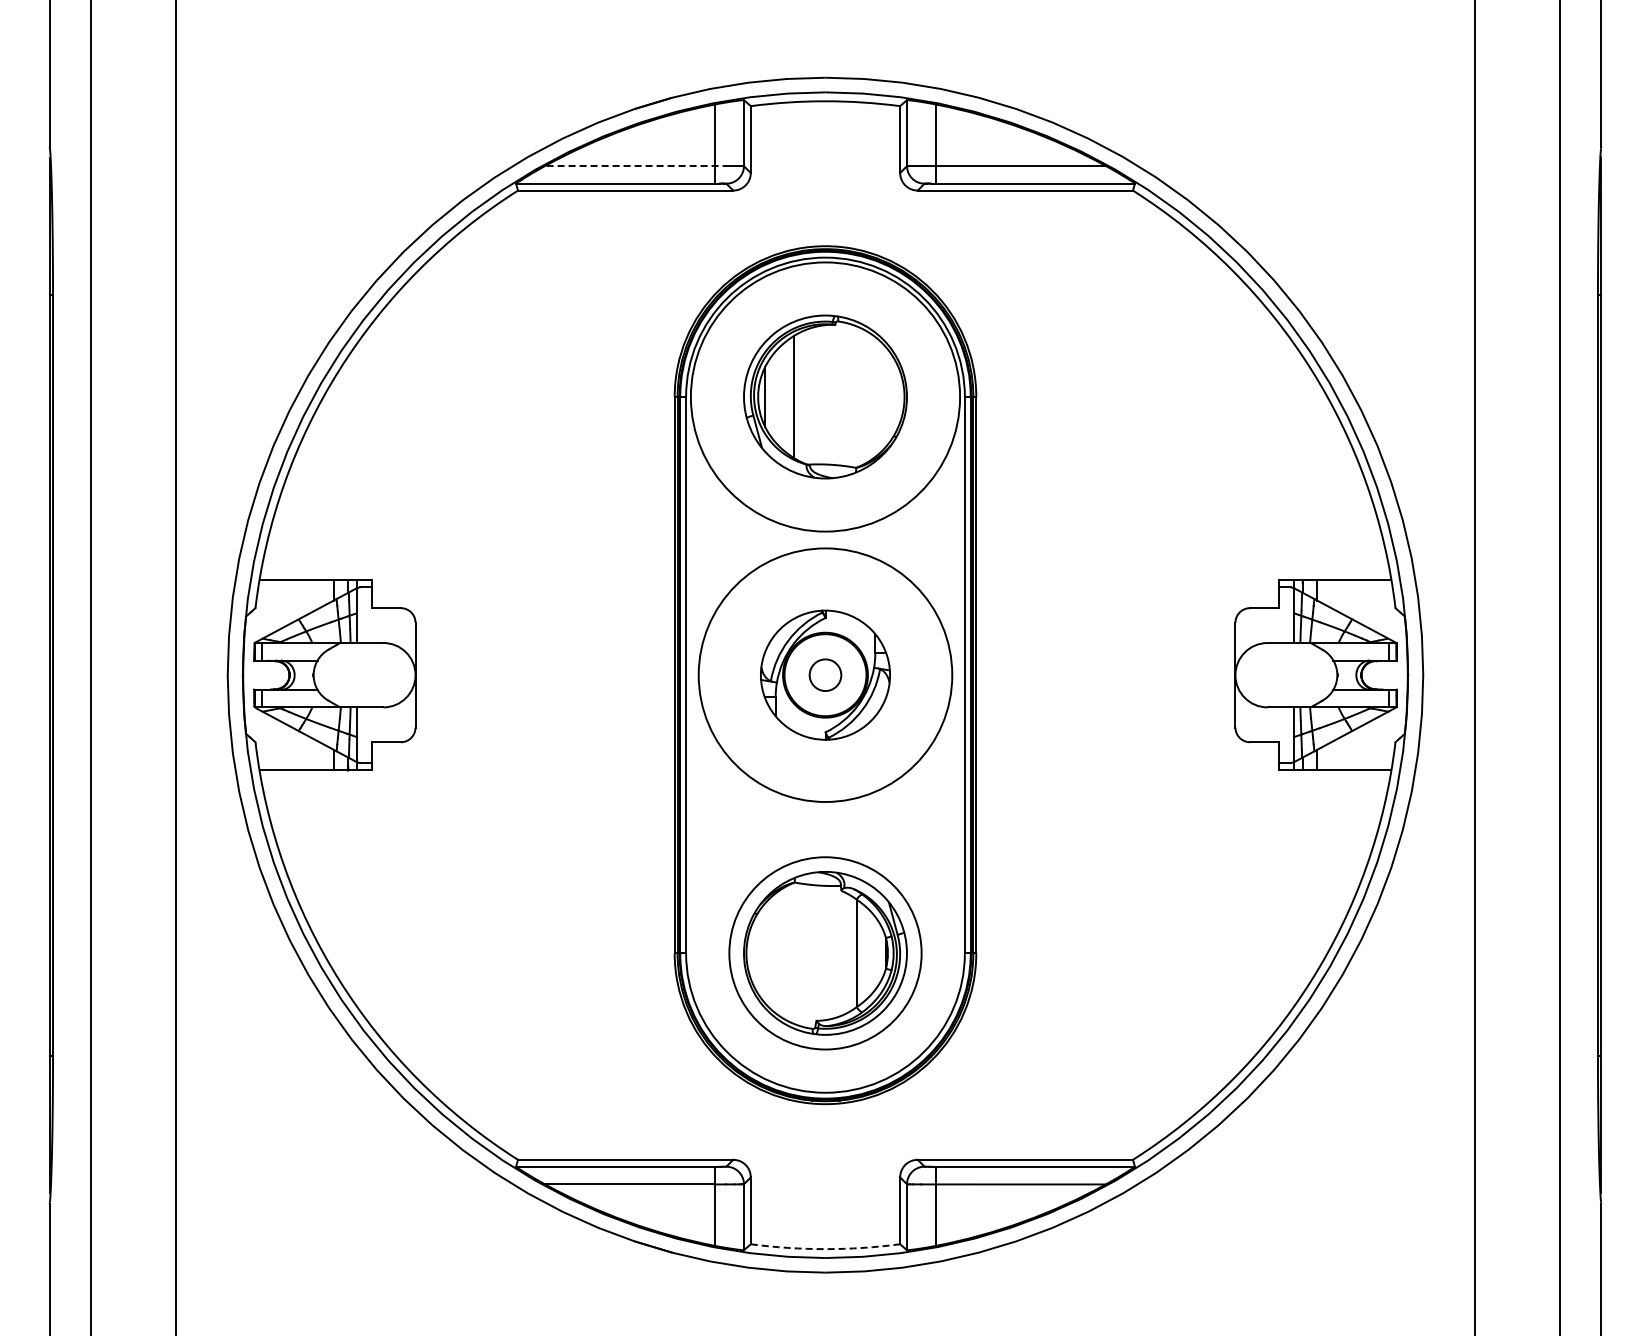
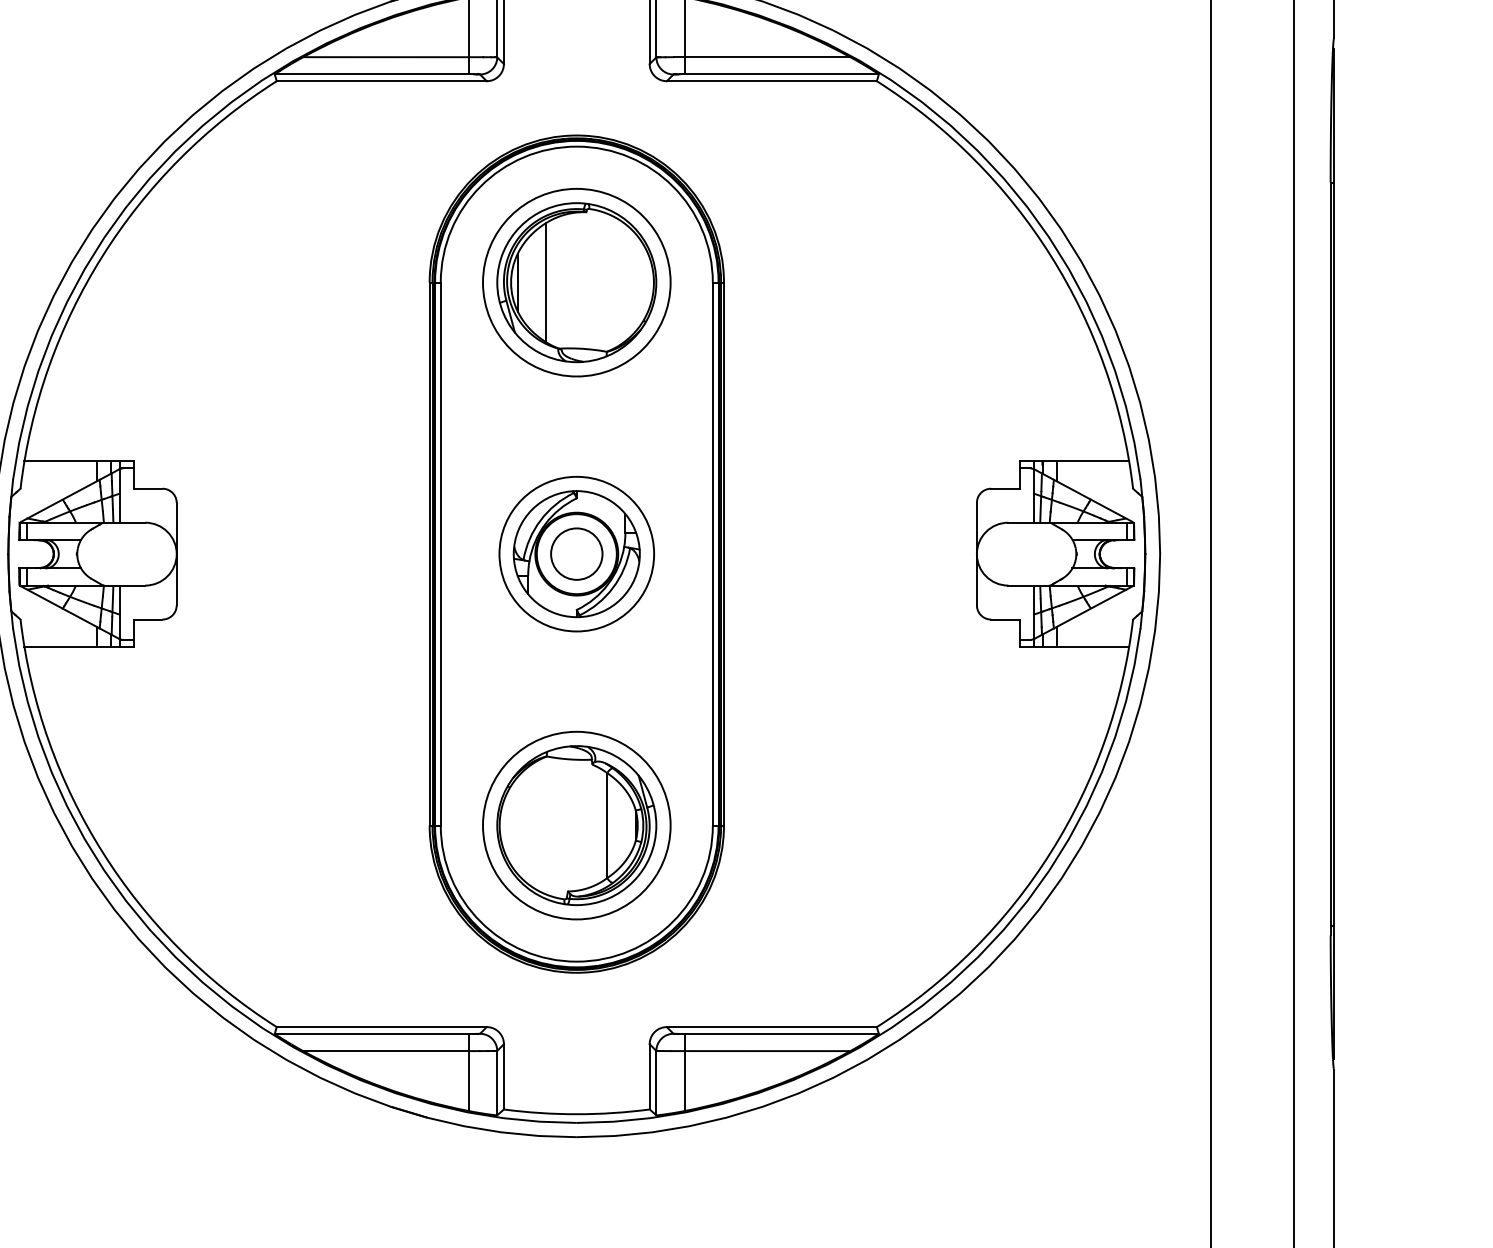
line: (636, 165) -> (392, 56), dashed -> solid
circle: (825, 396) -> (576, 282), size x0.71
circle: (825, 674) -> (576, 553), size x0.62
circle: (825, 674) -> (576, 553), size x1.67
arc: (825, 1249) -> (576, 1114), dashed -> solid

